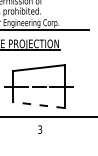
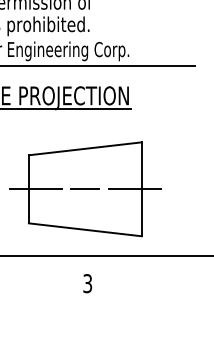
line: (39, 105) -> (86, 230), dashed -> solid

